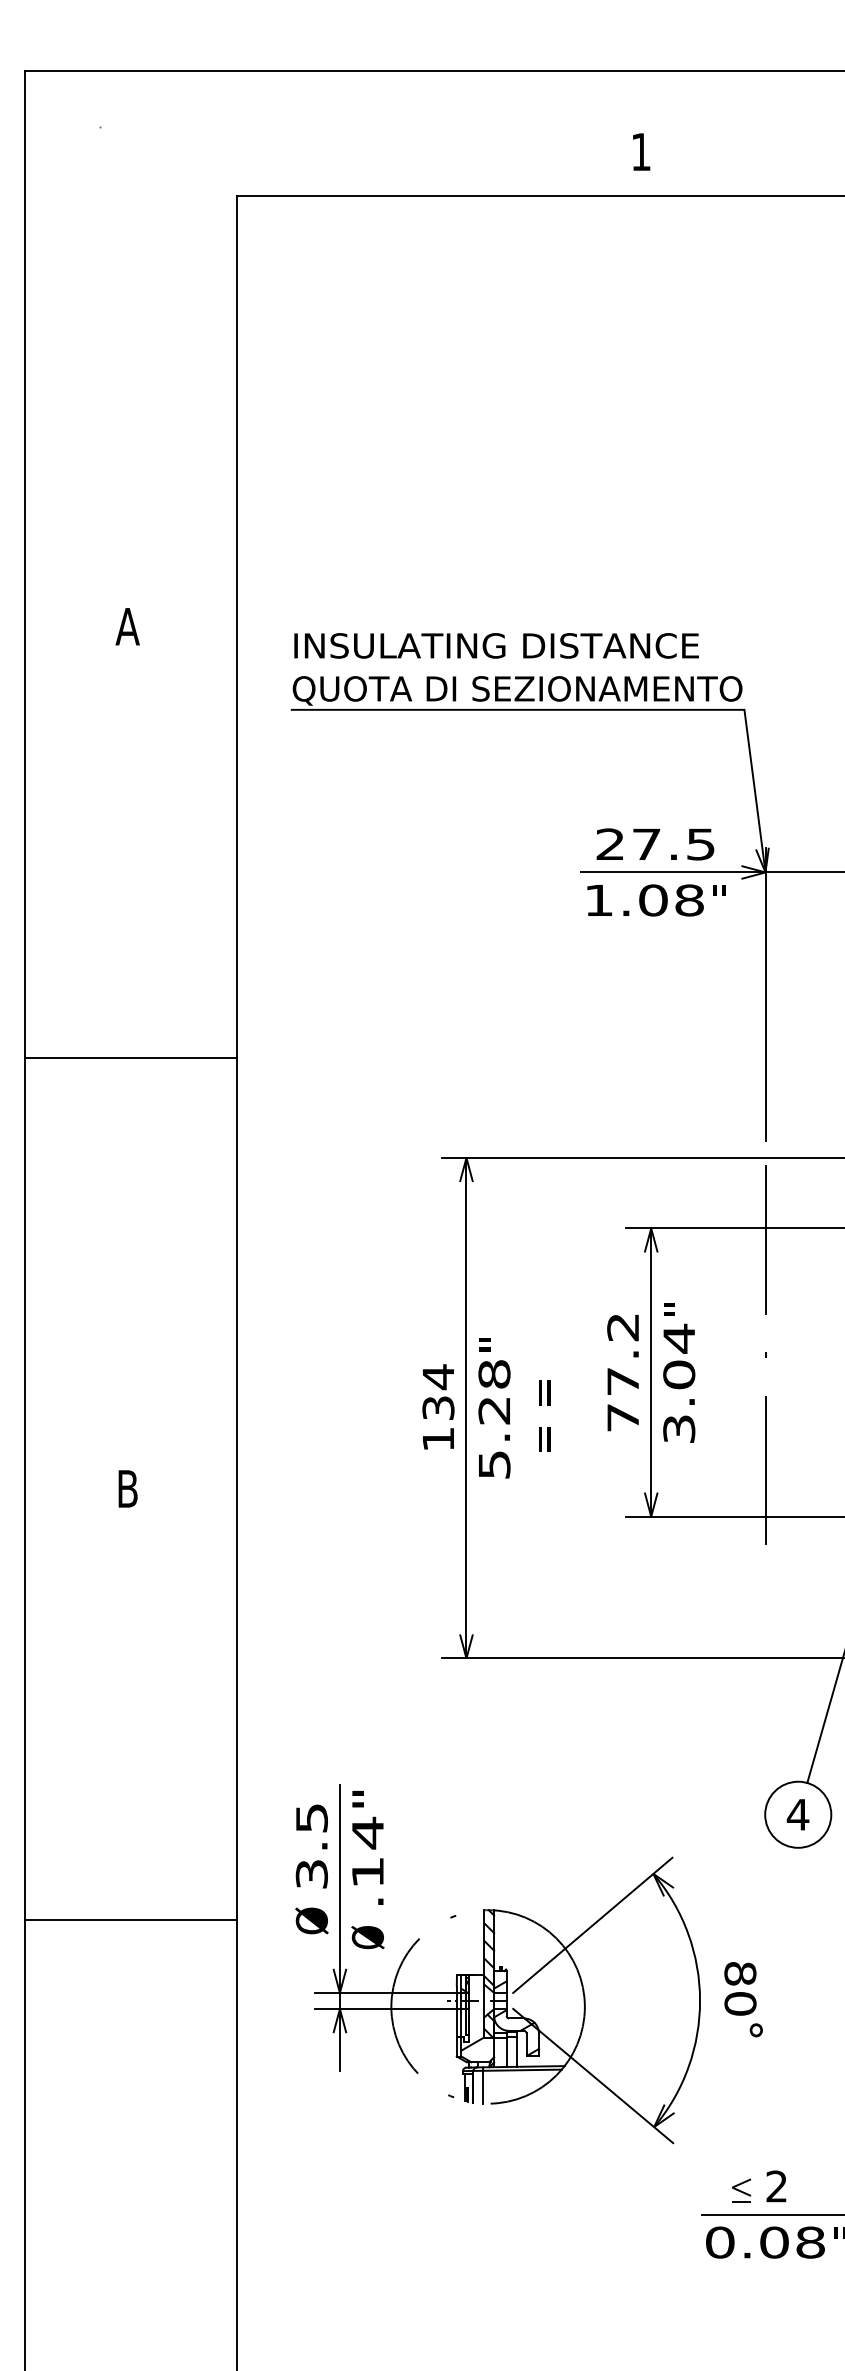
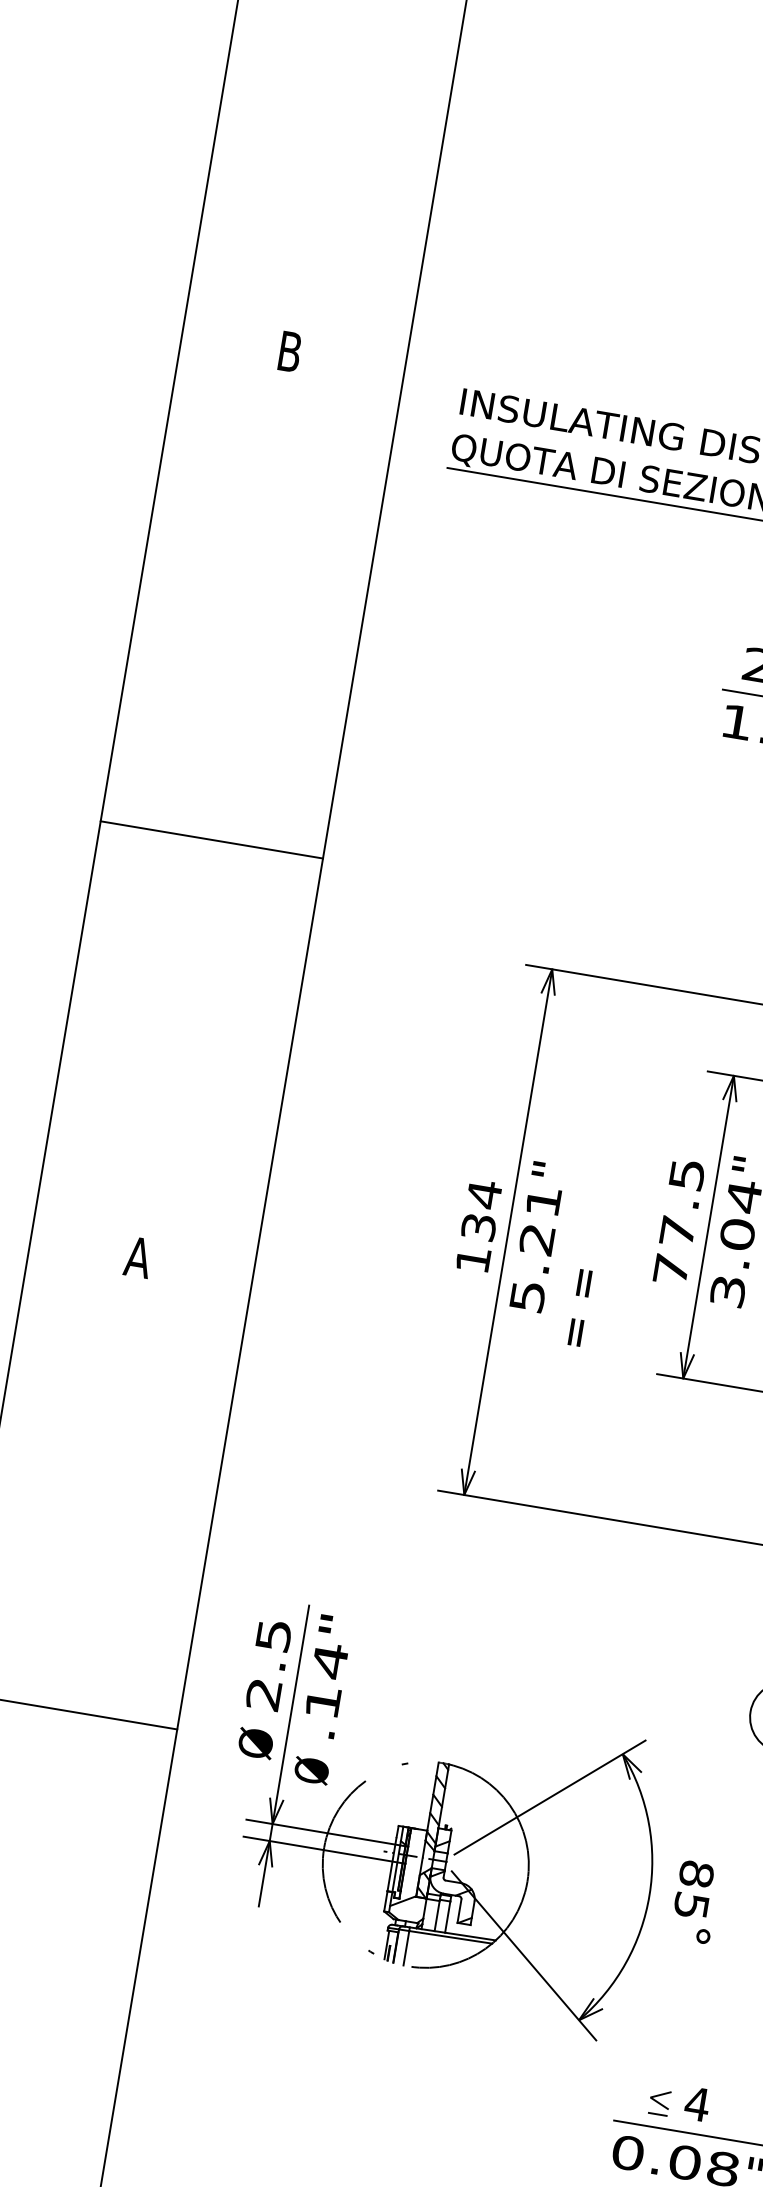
text: (127, 626) -> (289, 351), A -> B
line: (130, 1057) -> (211, 839), moved
text: (623, 1327) -> (687, 1175), 77.2 -> 77.5
text: (494, 1374) -> (543, 1201), 5.28 -> 5.21
text: (544, 1415) -> (579, 1307), moved
text: (127, 1488) -> (138, 1256), B -> A
text: (311, 1874) -> (263, 1694), 3.5 -> 2.5
text: (740, 2003) -> (691, 1905), 80 -> 85
text: (776, 2186) -> (697, 2104), 2 -> 4

